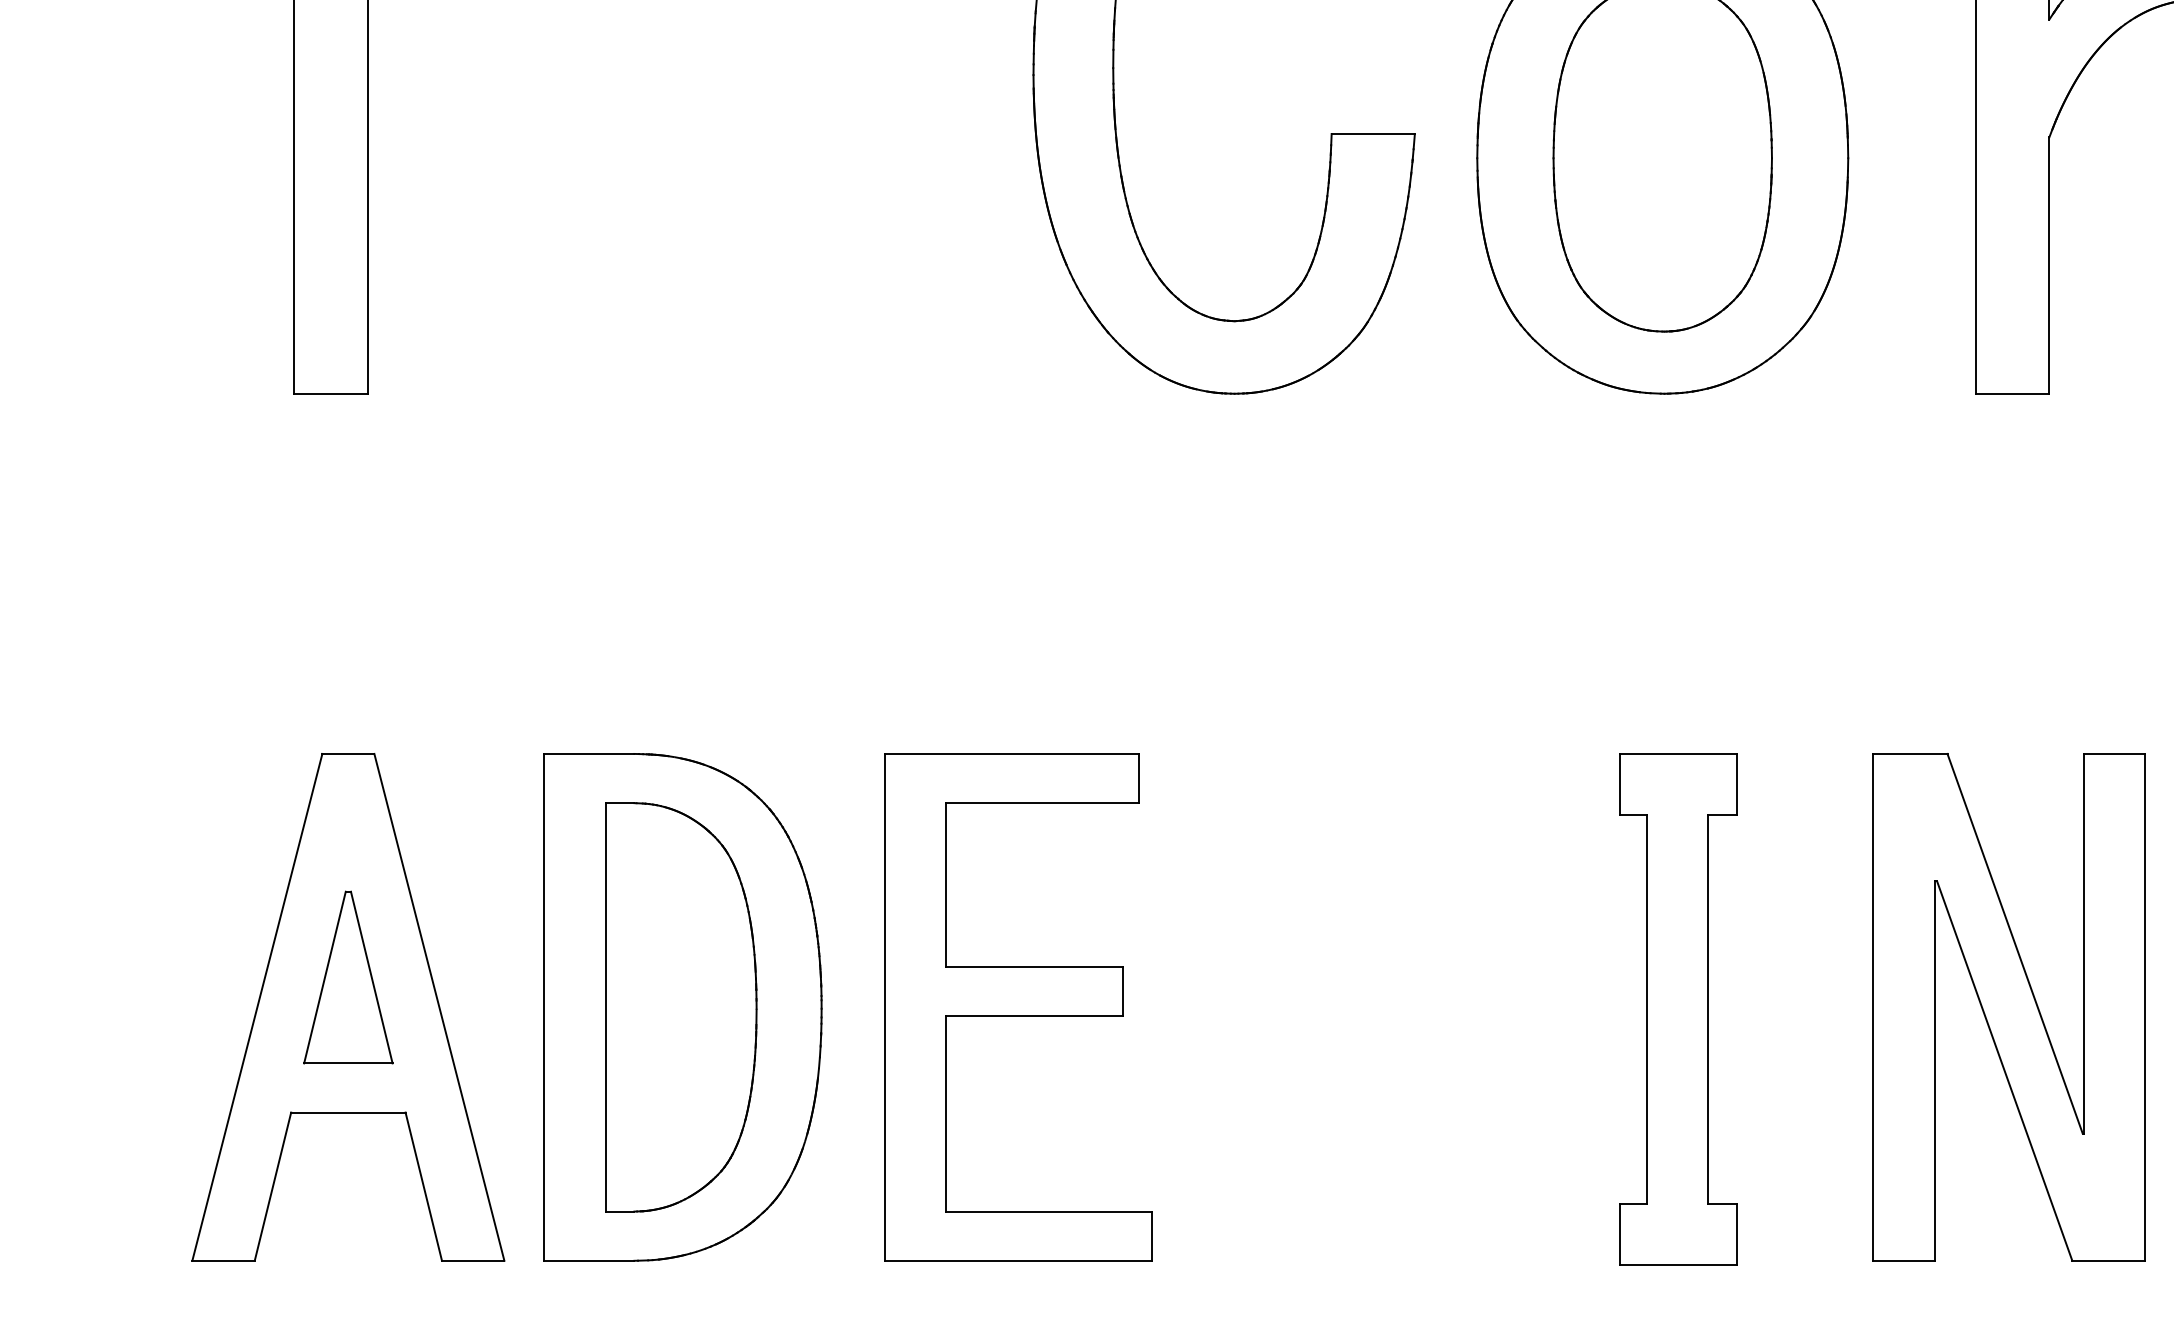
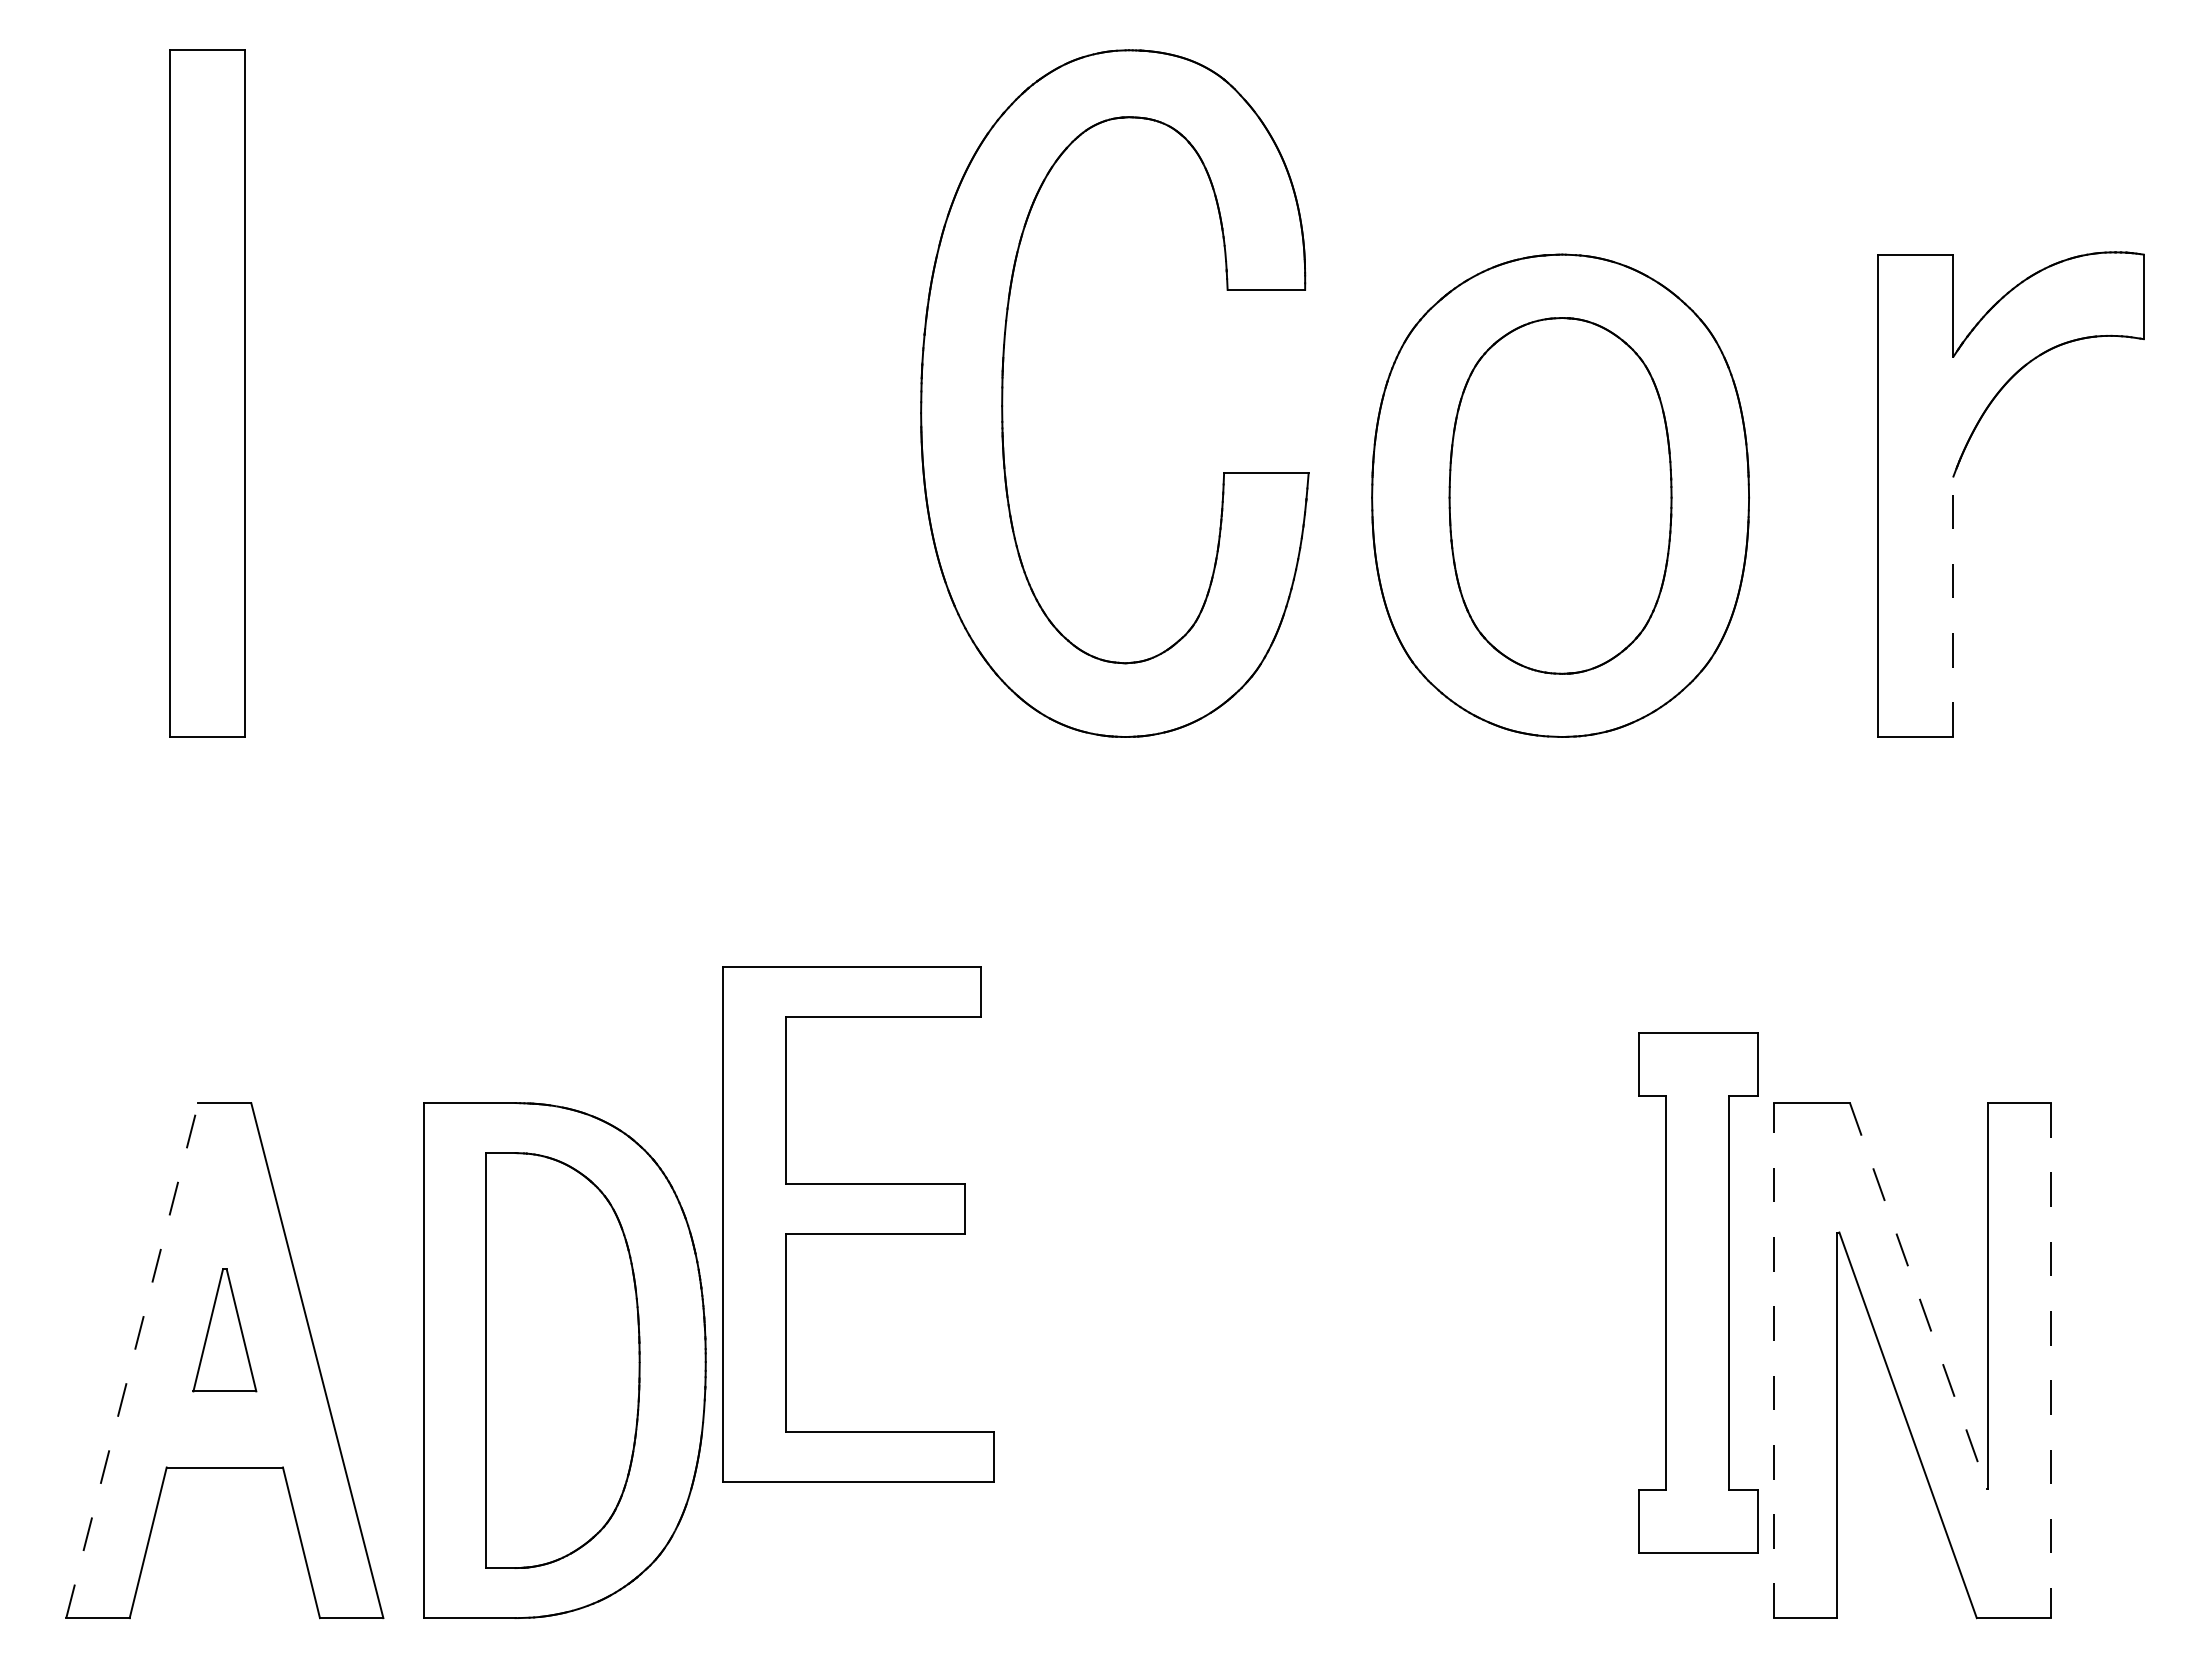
line: (2049, 265) -> (1953, 606), solid -> dashed
line: (2014, 943) -> (1918, 1295), solid -> dashed
part: (348, 977) -> (224, 1330), size x0.7
line: (257, 1007) -> (132, 1360), solid -> dashed
part: (1018, 1007) -> (858, 1224), moved
line: (1873, 1007) -> (1774, 1360), solid -> dashed
line: (2144, 1007) -> (2050, 1360), solid -> dashed
part: (1678, 1009) -> (1698, 1292), moved

